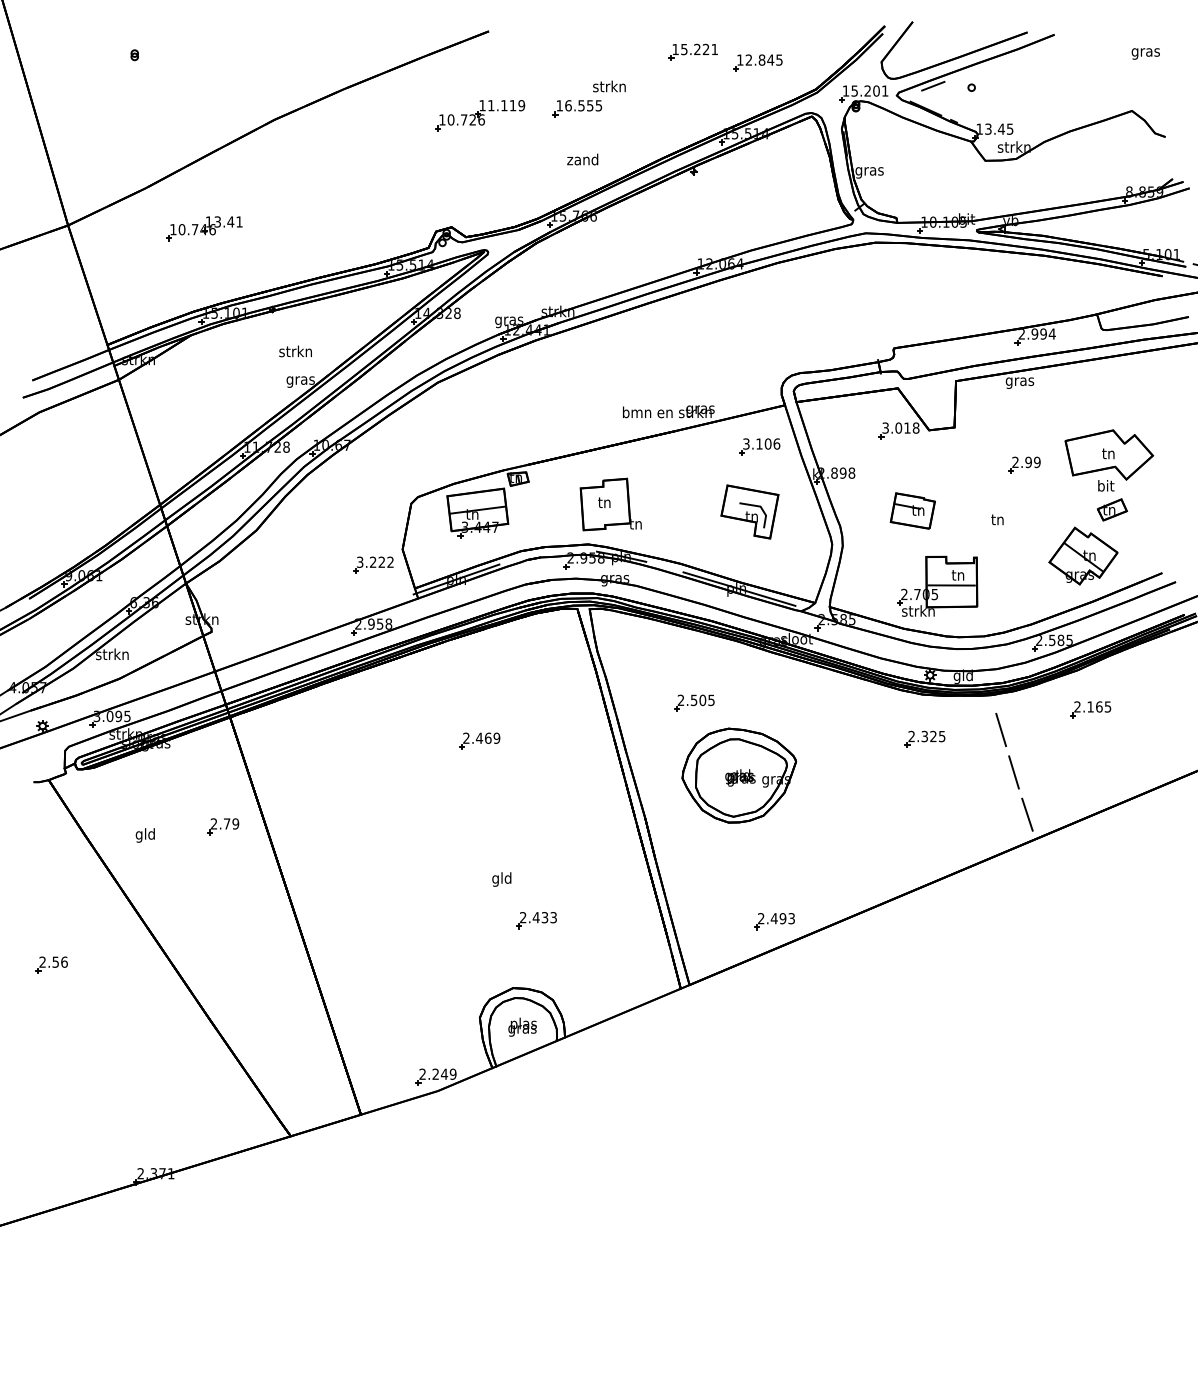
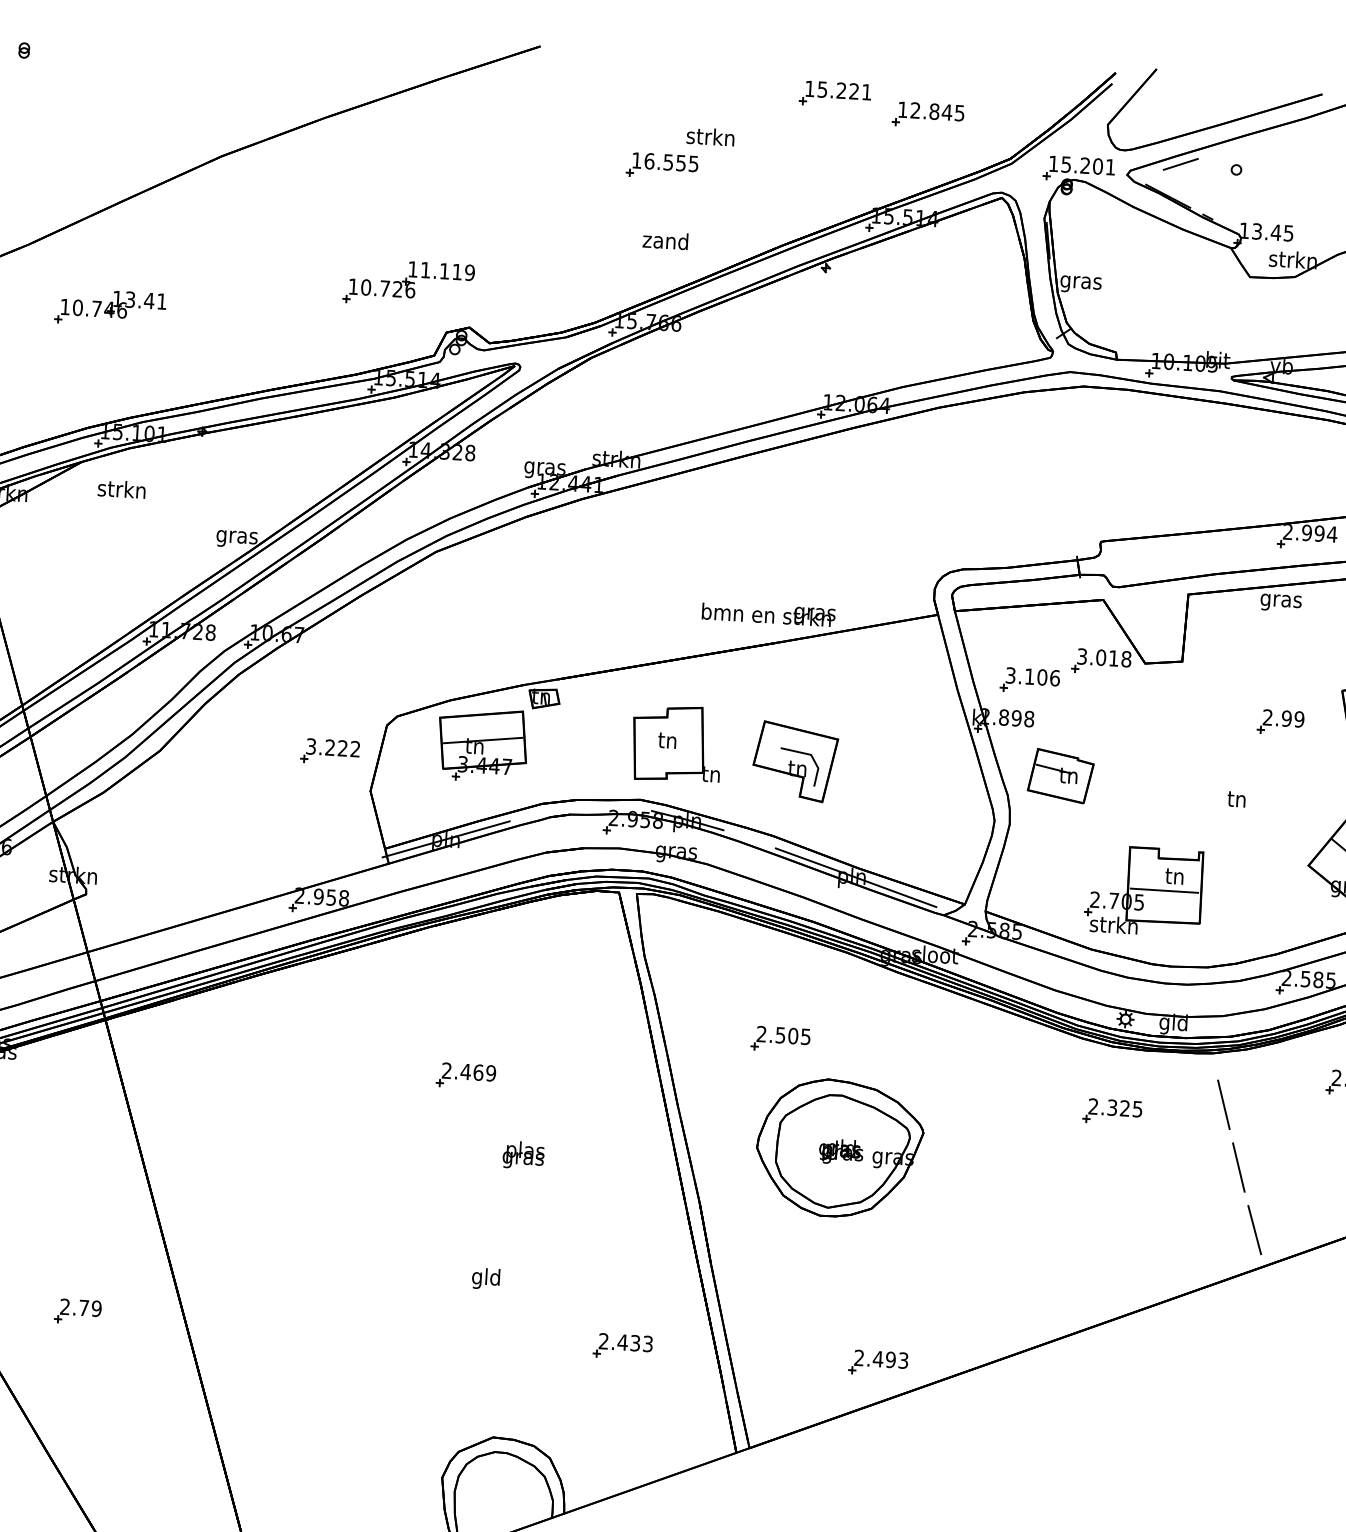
part: (480, 115) -> (409, 283), moved
text: (295, 351) -> (121, 489), moved
part: (759, 446) -> (1029, 680), moved
part: (912, 510) -> (1060, 775), moved
part: (749, 511) -> (794, 761), moved
part: (373, 564) -> (330, 750), moved
part: (223, 826) -> (78, 1311), moved
part: (536, 920) -> (622, 1346), moved
text: (522, 1026) -> (523, 1154), moved

